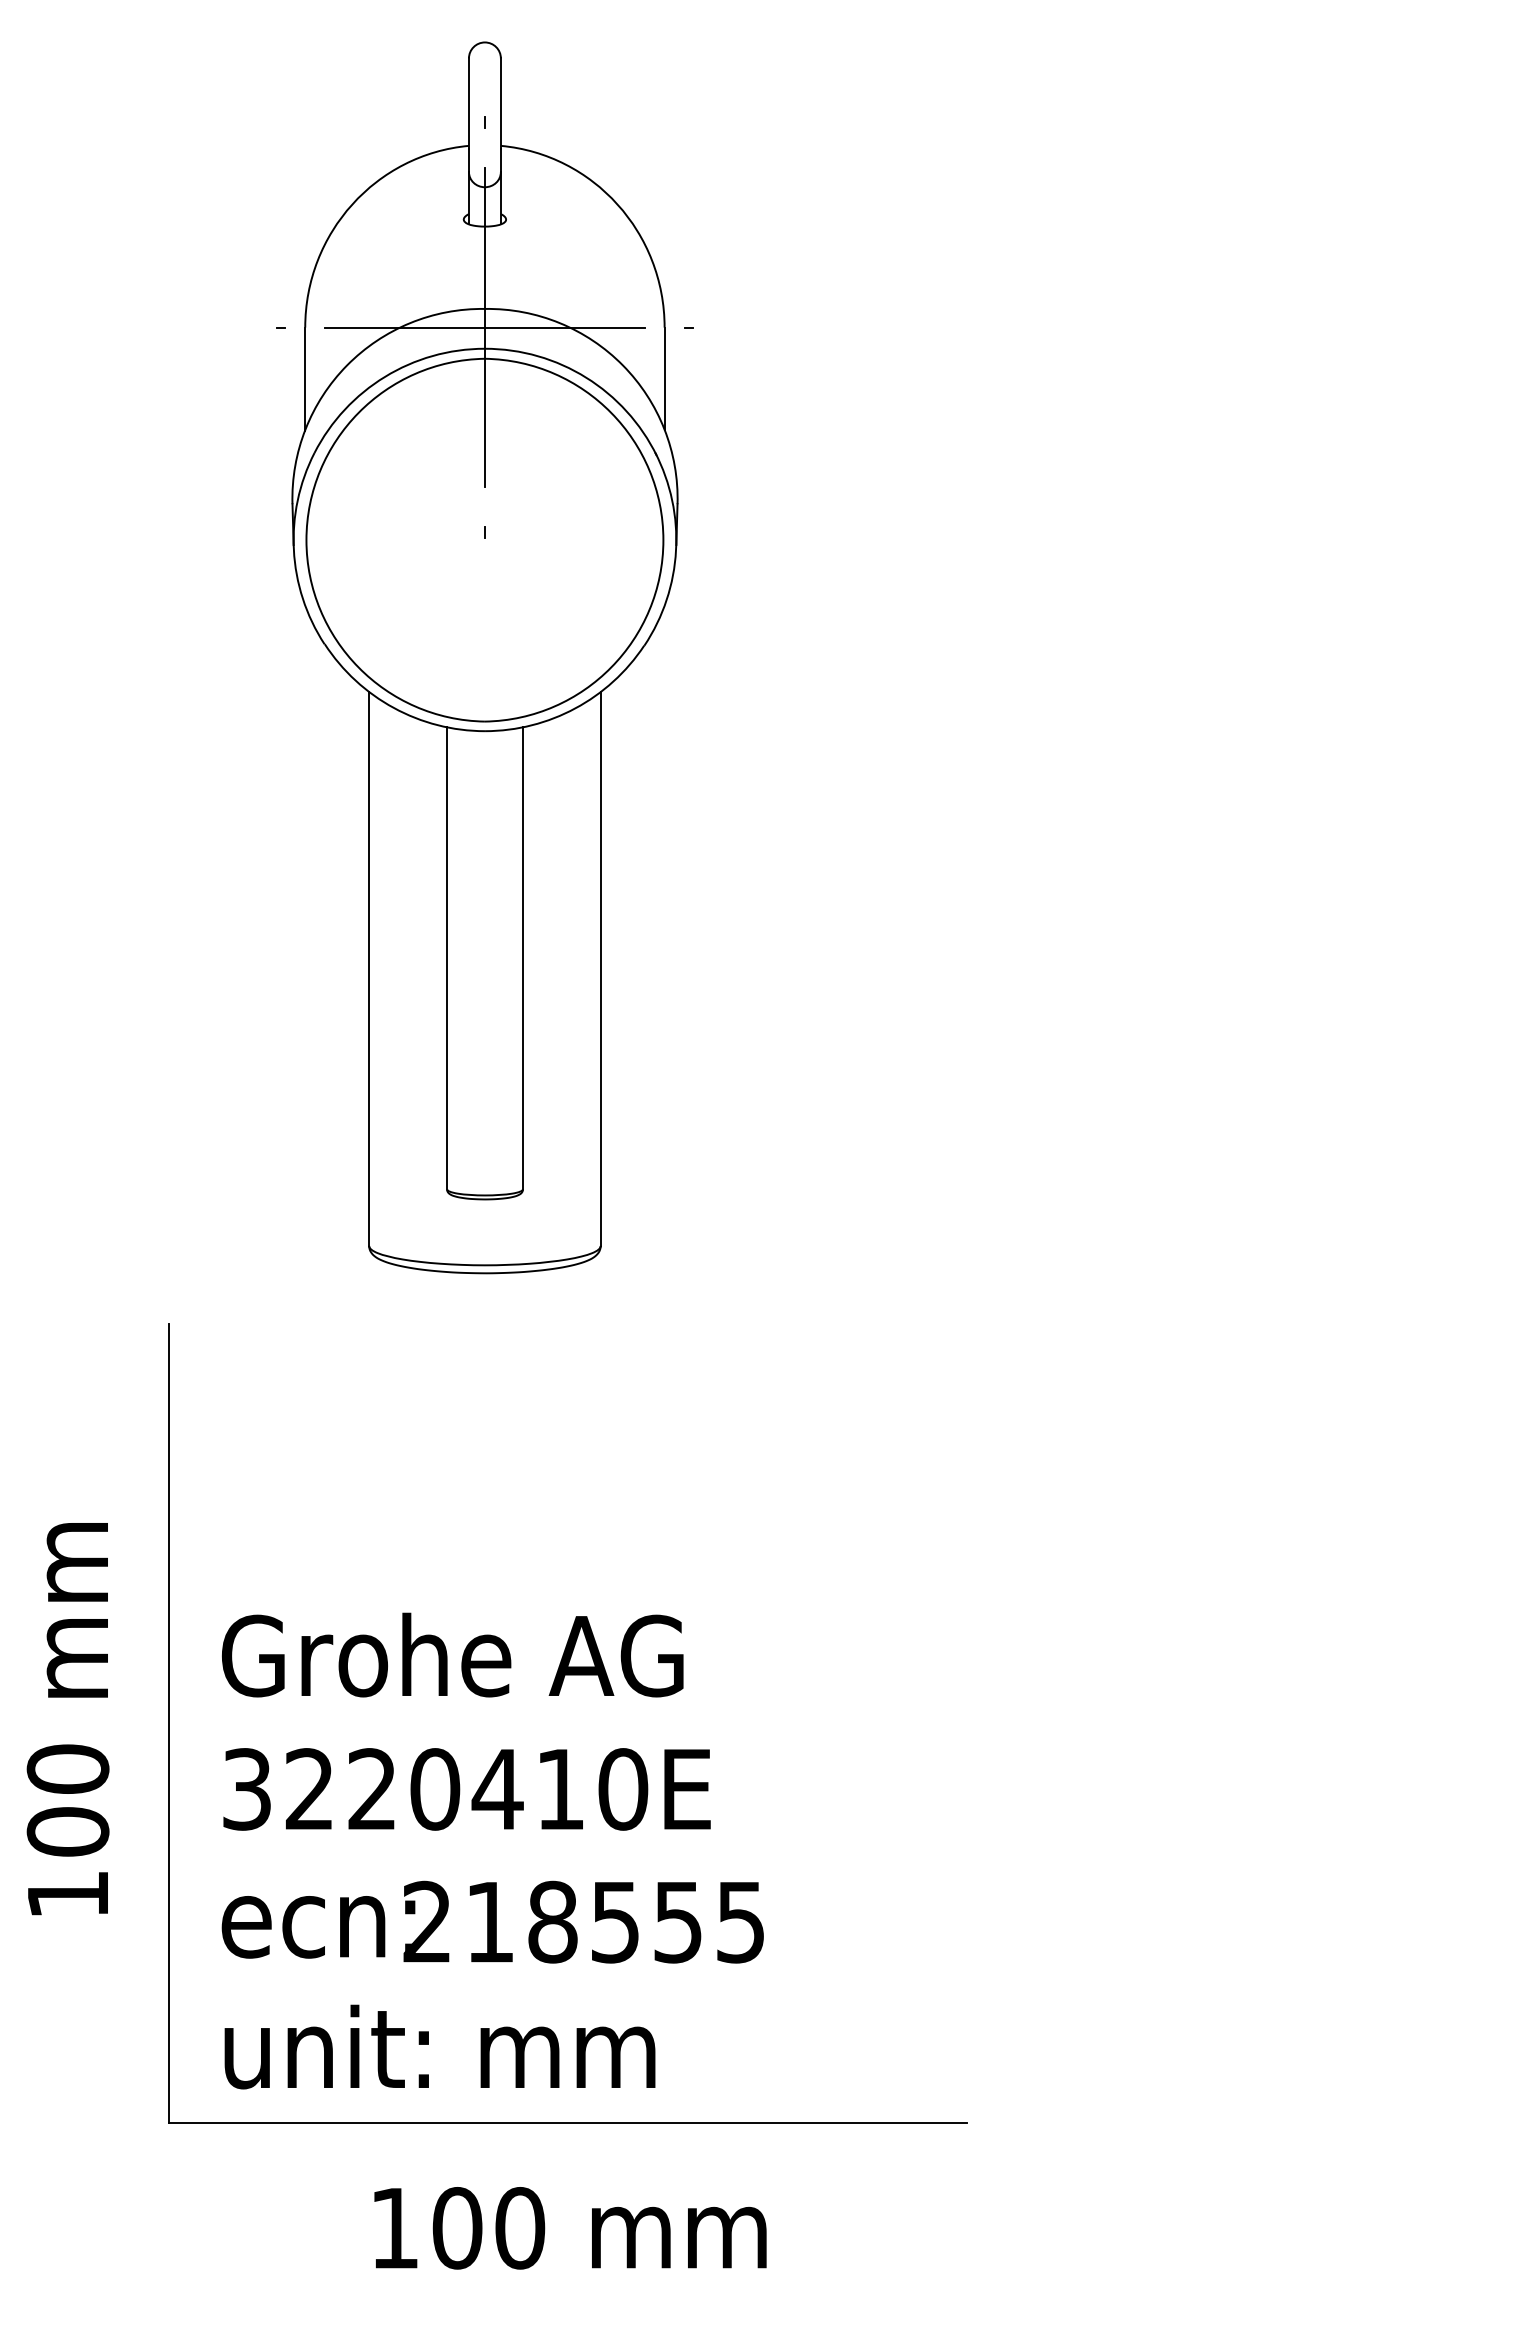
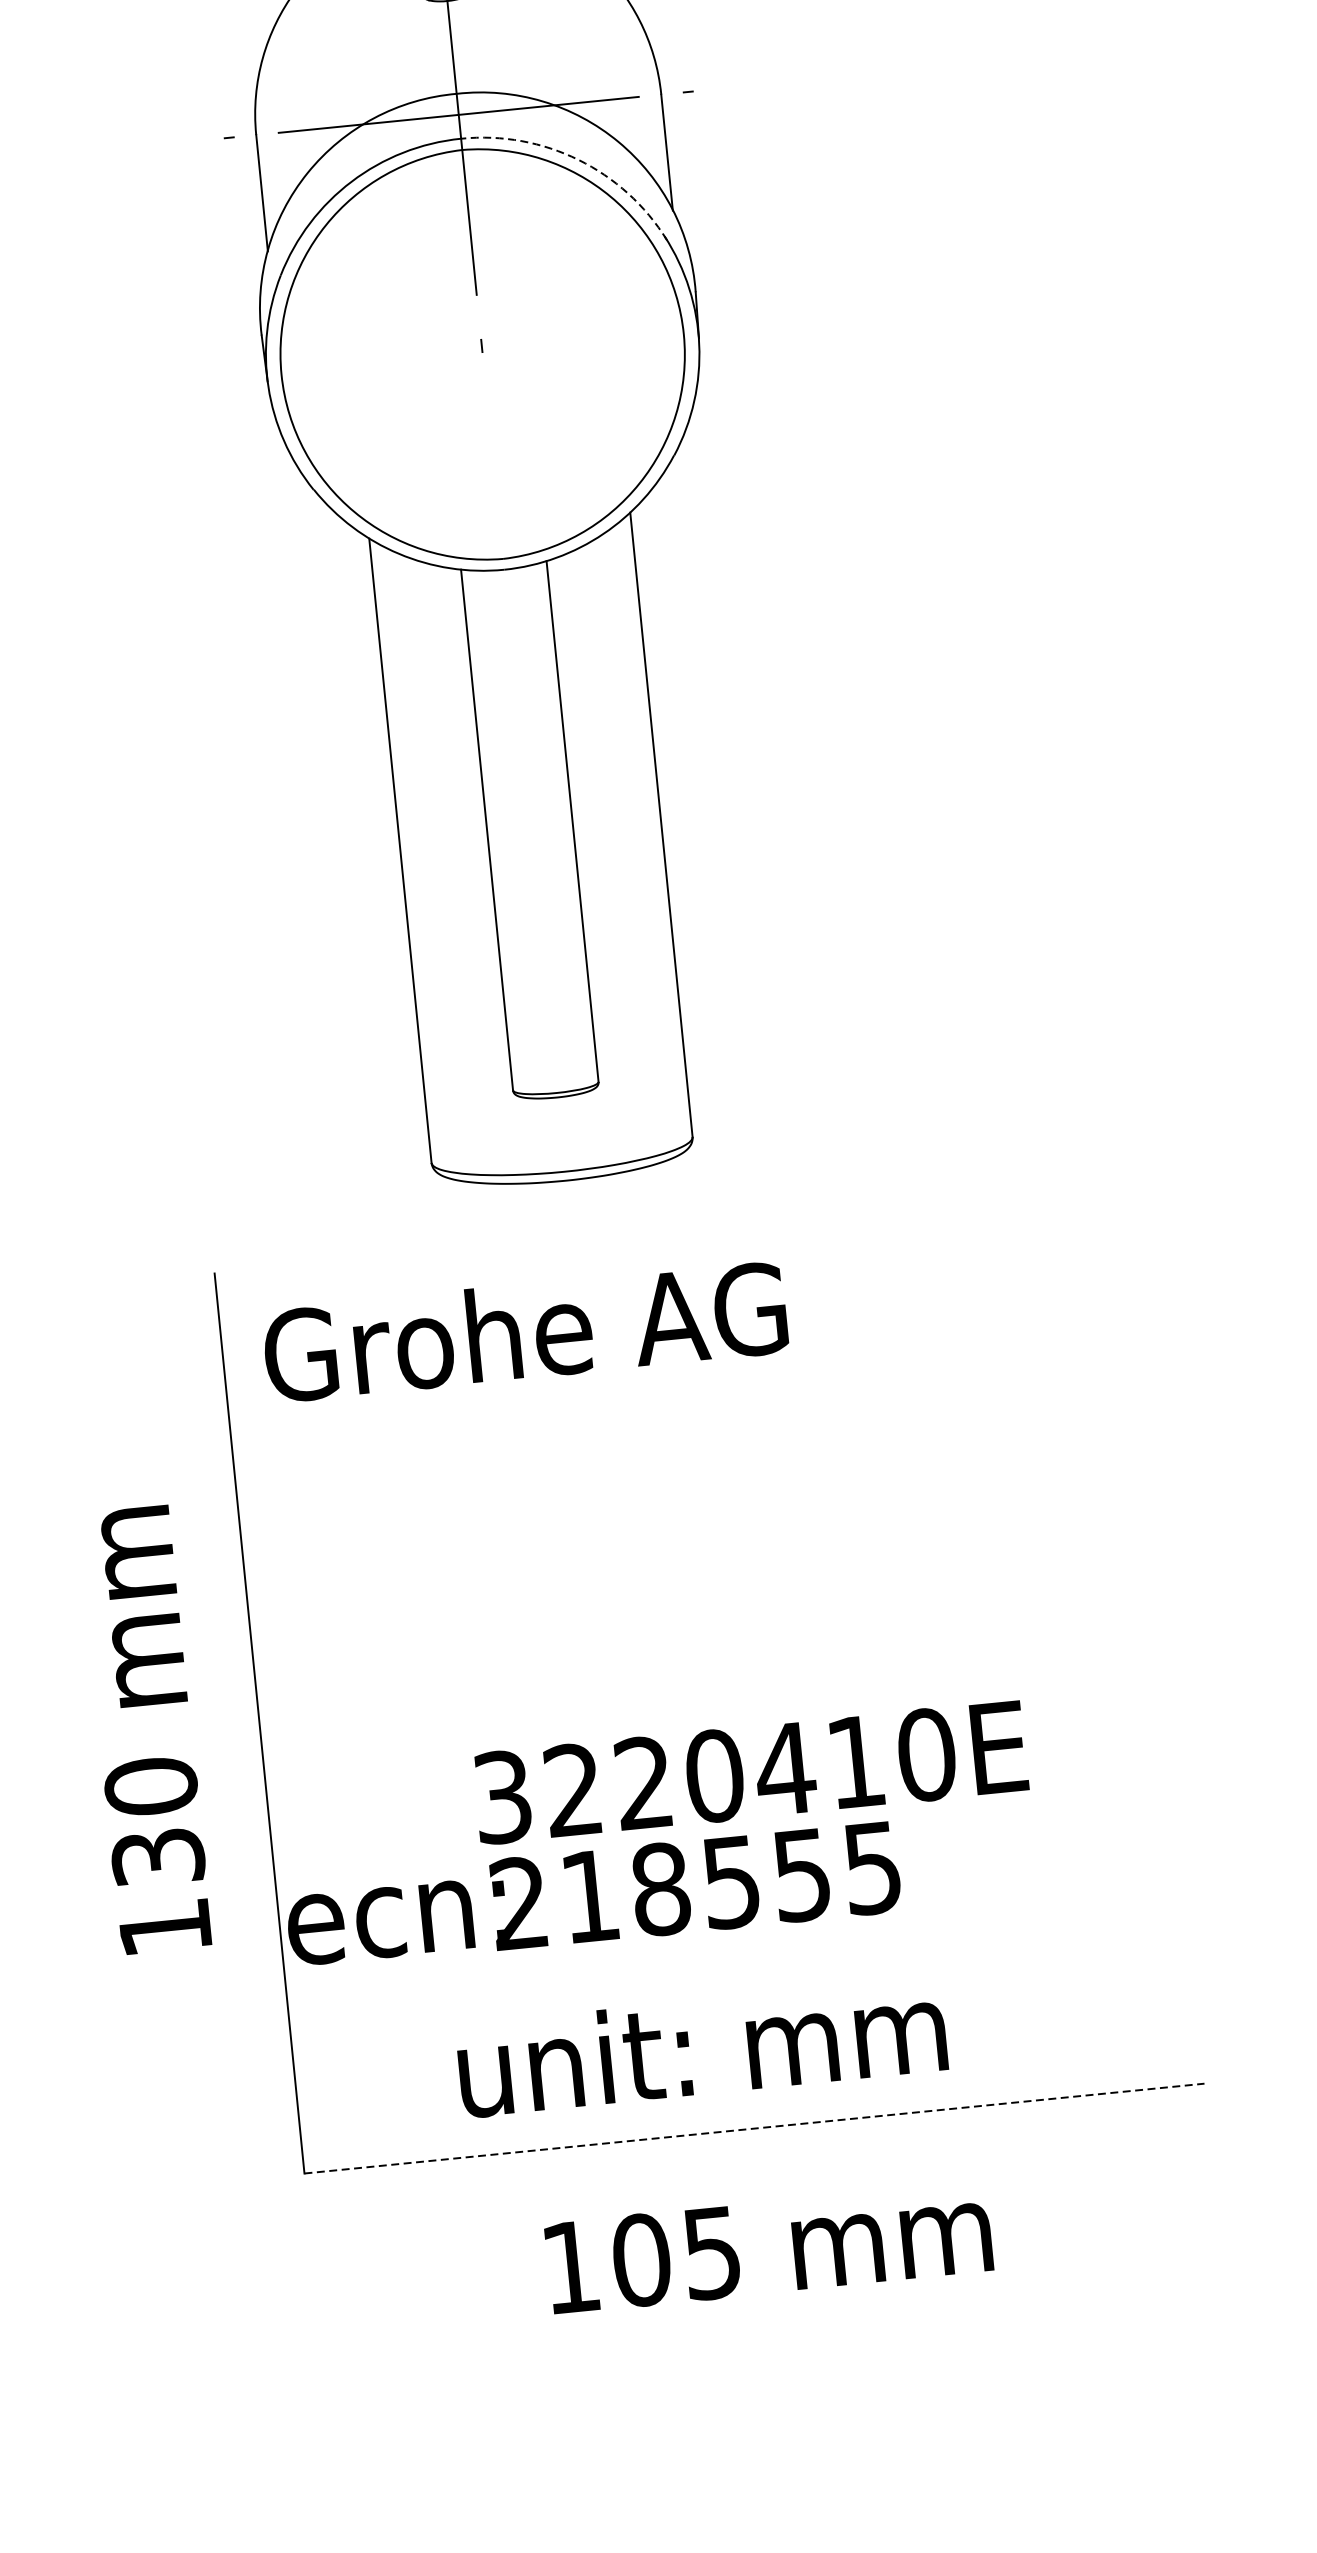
arc: (586, 377) -> (578, 159), solid -> dashed
text: (452, 1654) -> (524, 1330), moved
text: (466, 1789) -> (750, 1772), moved
text: (67, 1831) -> (157, 1856), 100 -> 130
text: (492, 1921) -> (592, 1895), moved
text: (439, 2046) -> (701, 2047), moved
line: (568, 2122) -> (754, 2128), solid -> dashed
text: (520, 2228) -> (712, 2253), 100 -> 105

